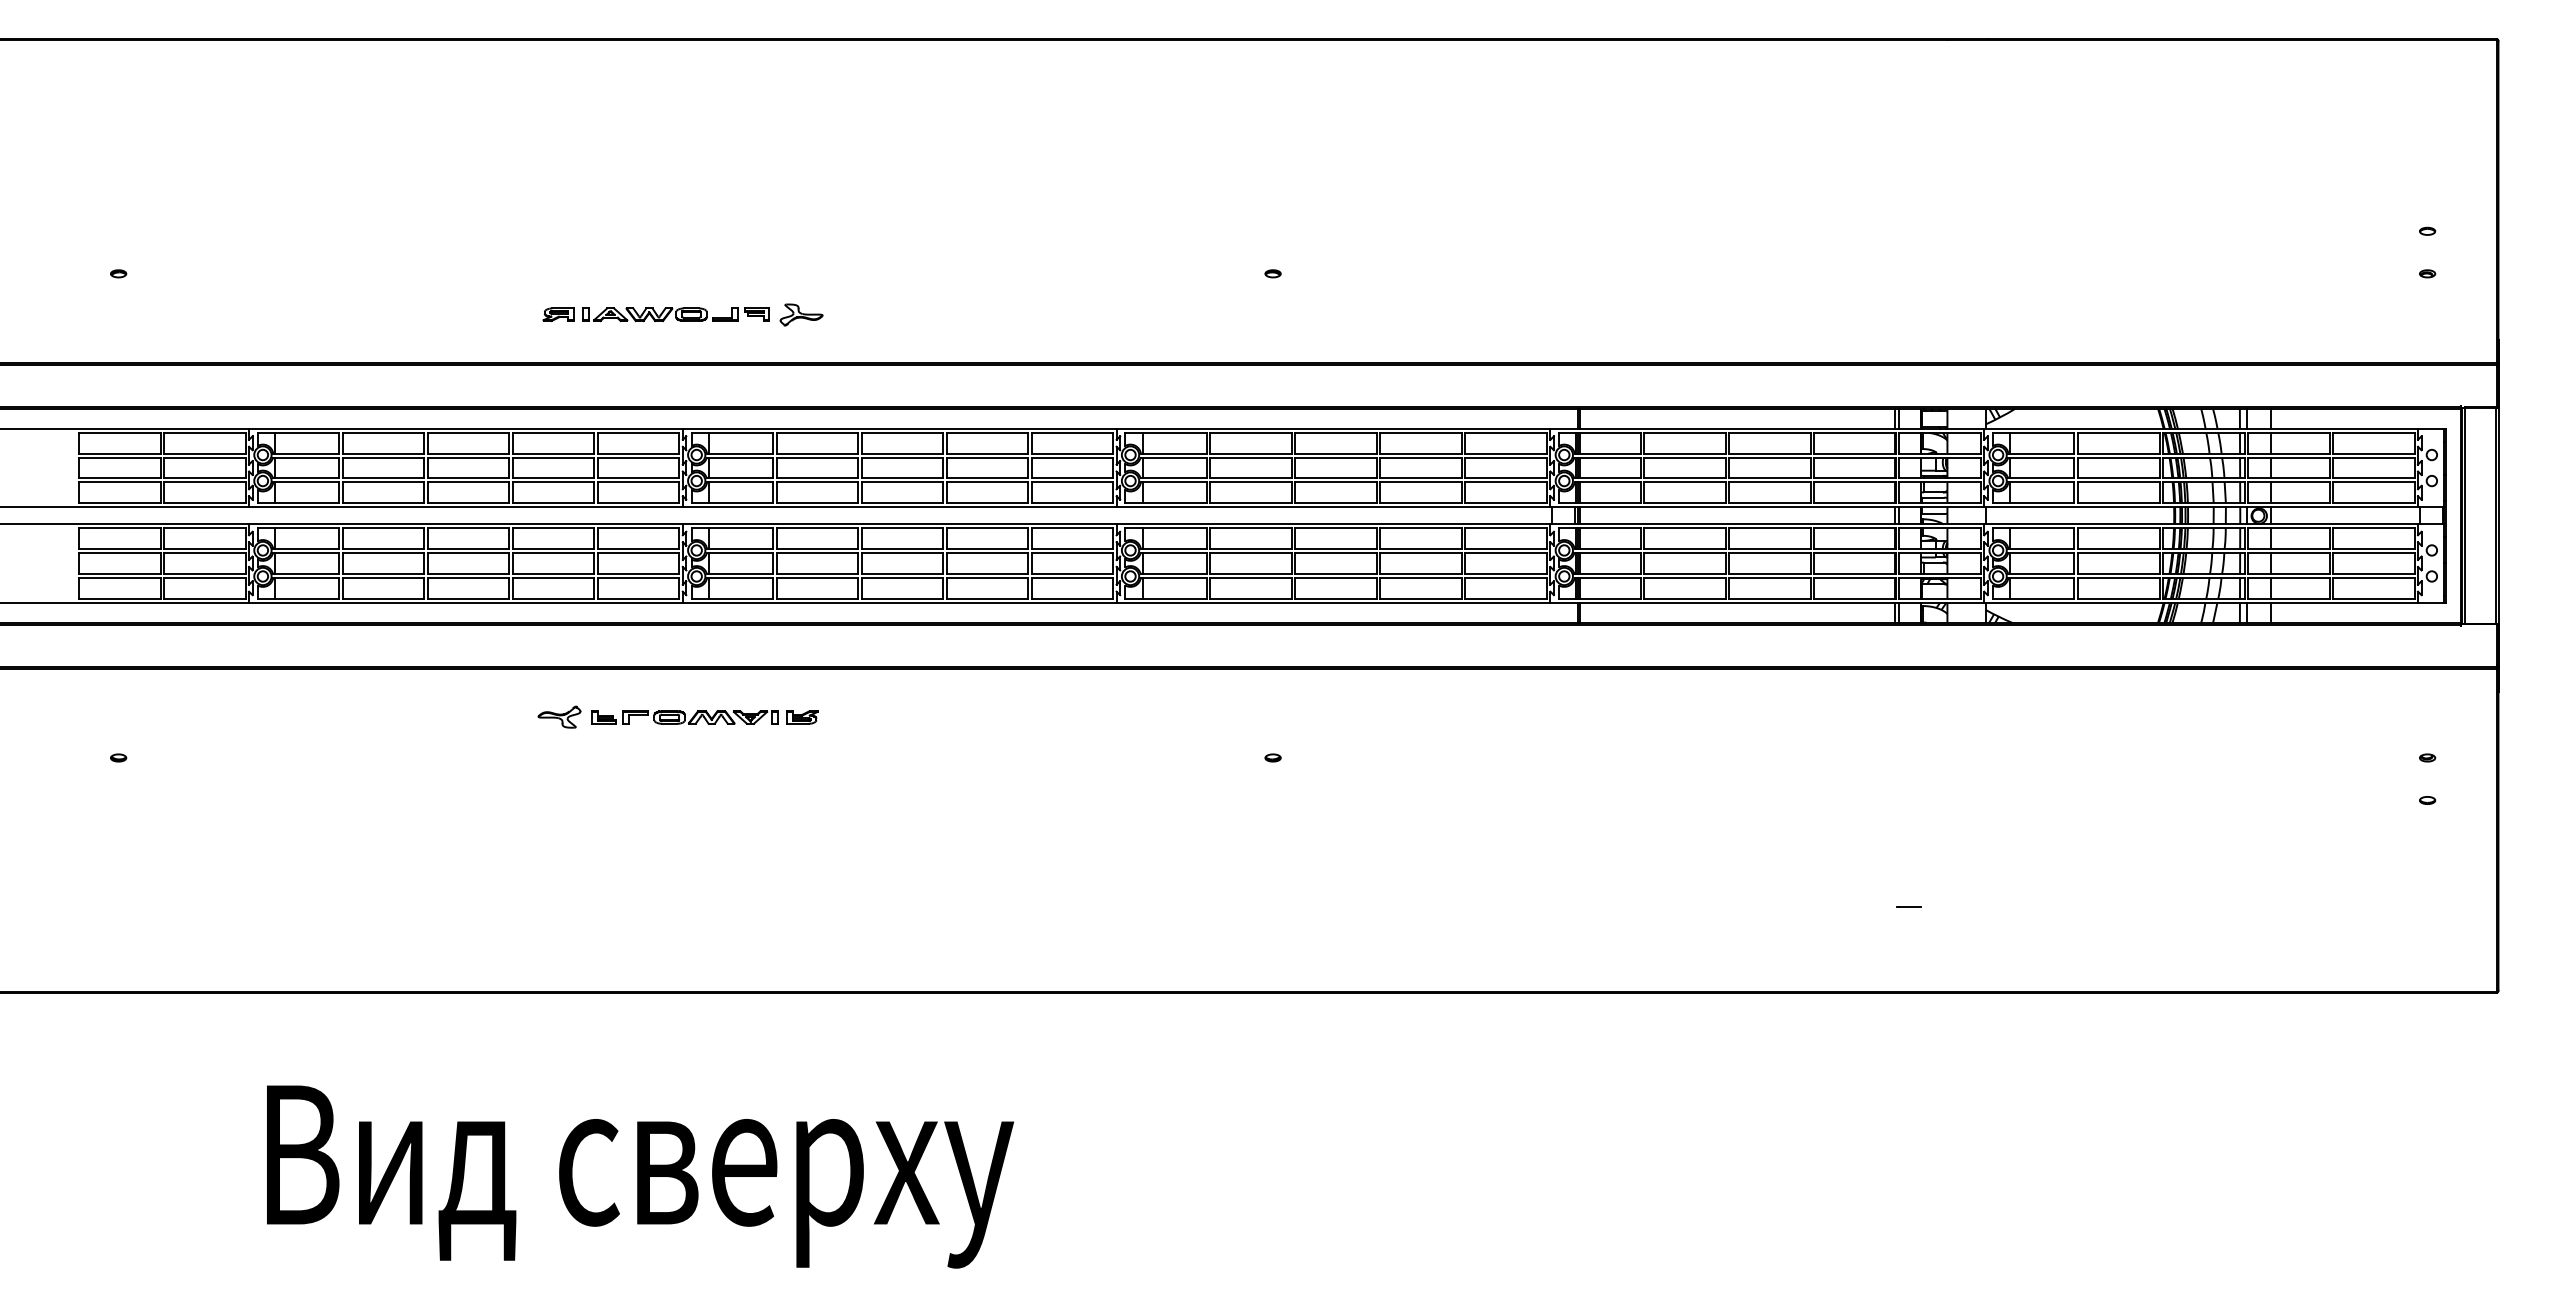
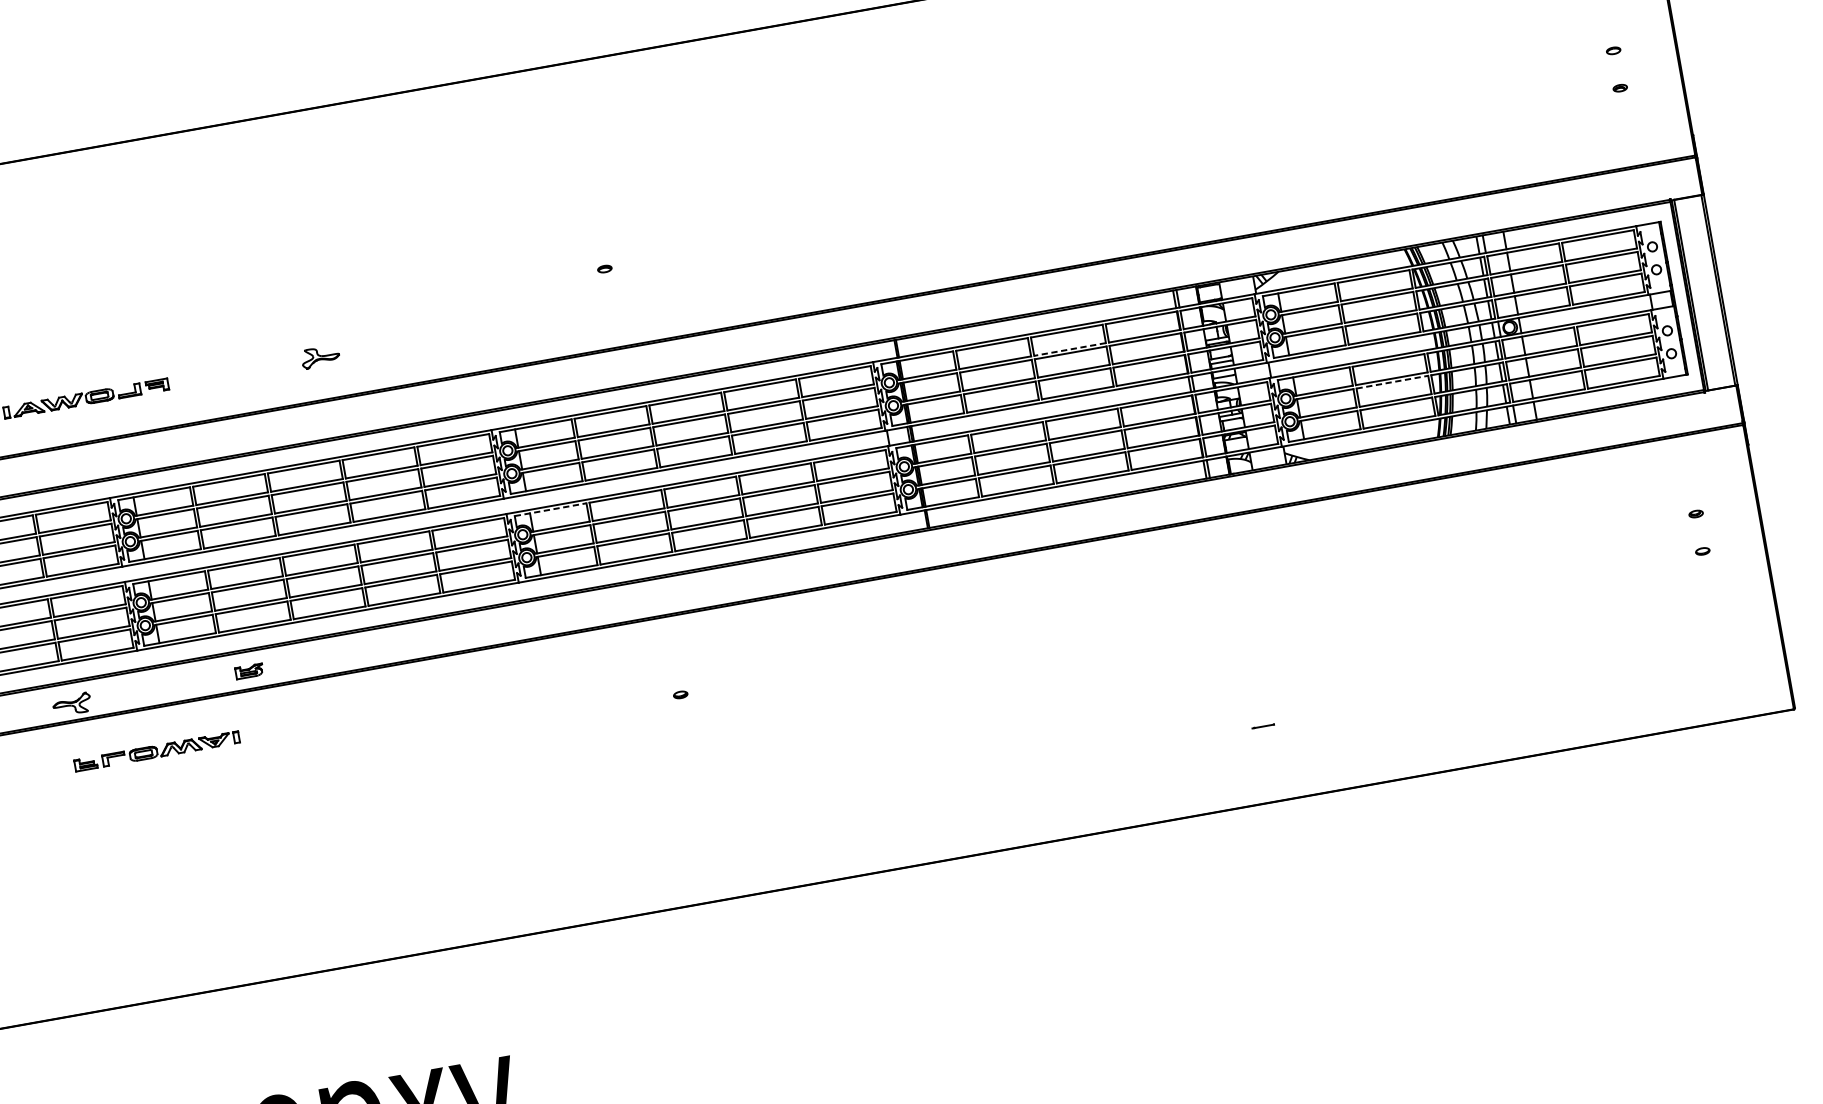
part: (801, 314) -> (320, 356), moved
line: (1769, 453) -> (1069, 349), solid -> dashed
line: (1166, 528) -> (551, 509), solid -> dashed
line: (2118, 553) -> (1392, 382), solid -> dashed
part: (559, 716) -> (71, 704), moved
part: (802, 717) -> (249, 671), moved

